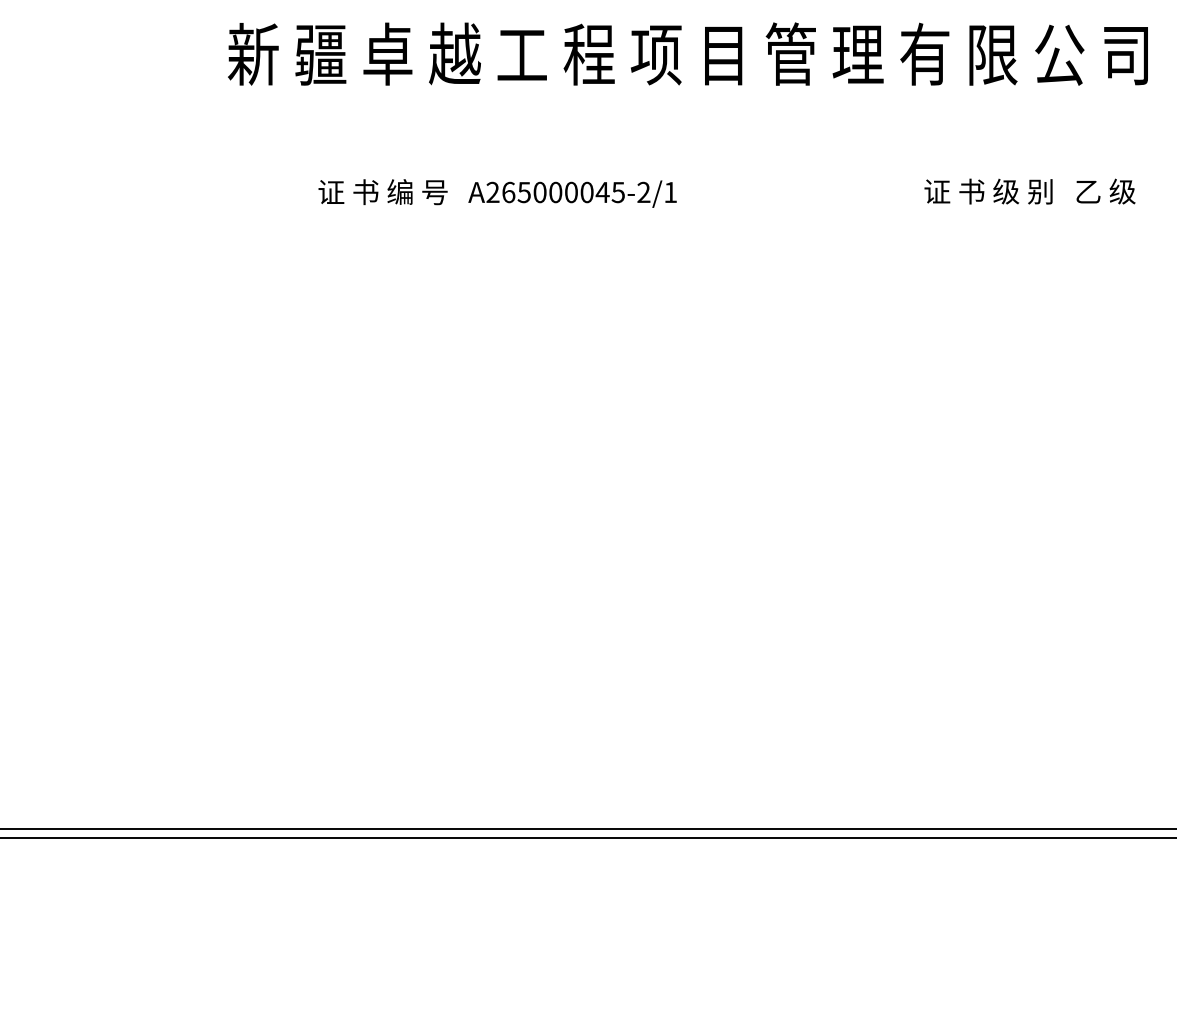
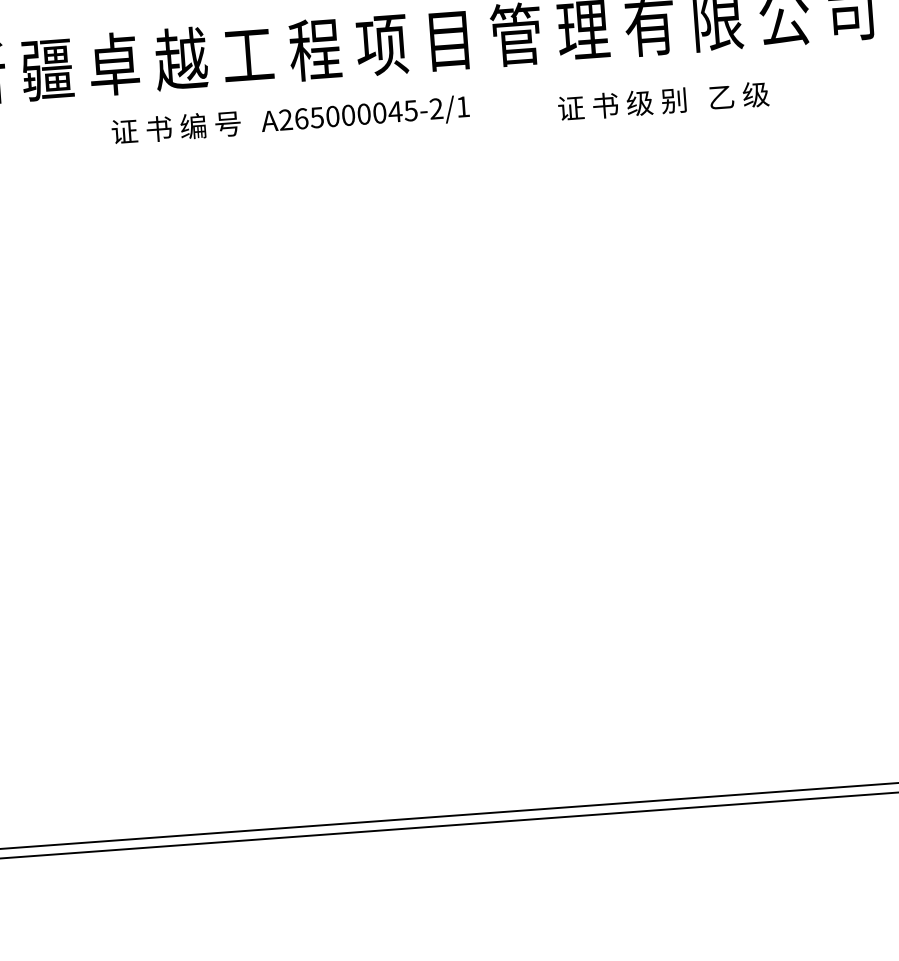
text: (1029, 191) -> (663, 101), moved
text: (497, 193) -> (290, 120), moved

